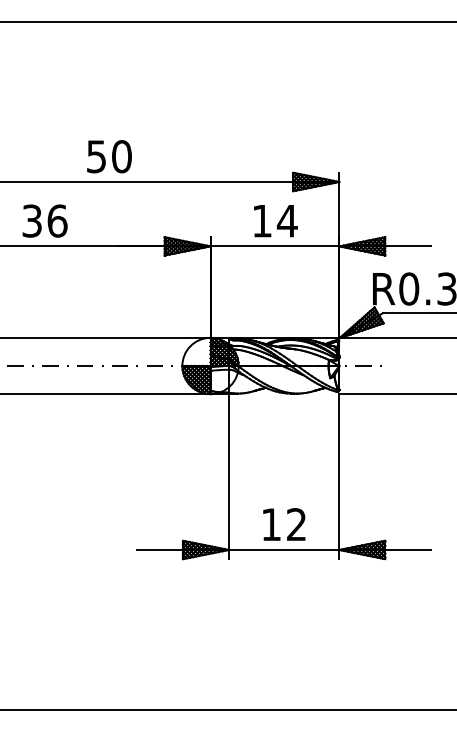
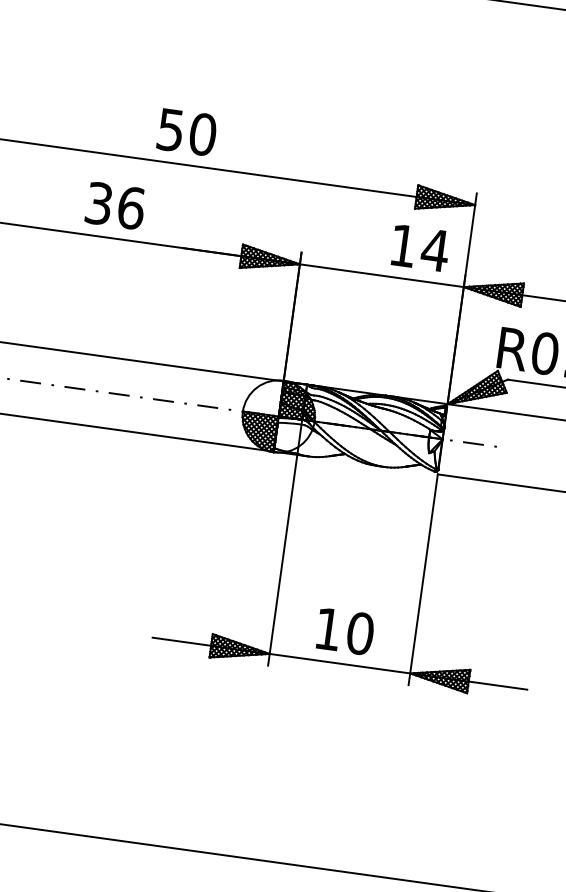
text: (44, 220) -> (114, 205), moved
text: (275, 221) -> (420, 248), moved
text: (296, 524) -> (360, 633), 12 -> 10

